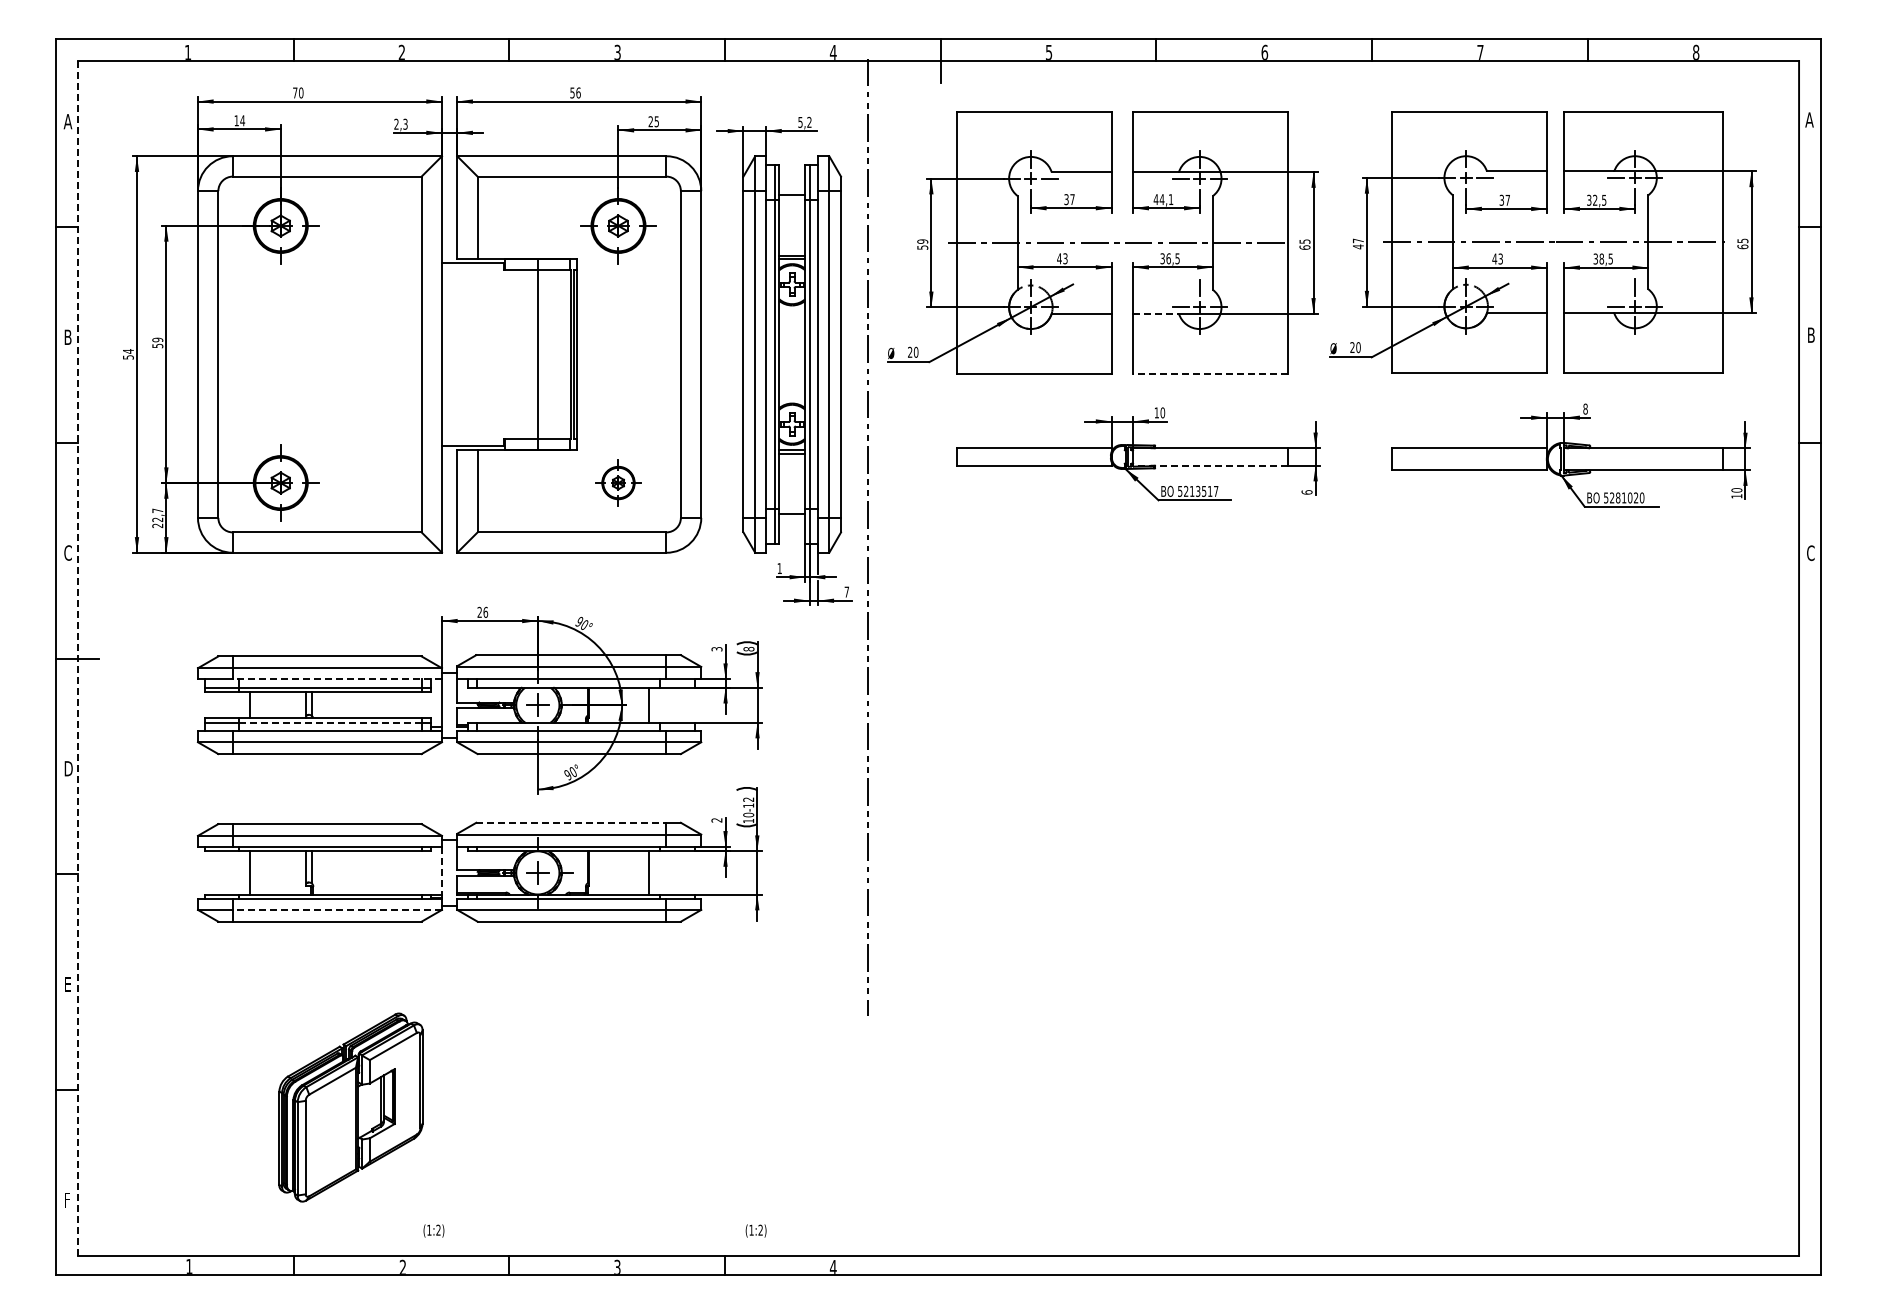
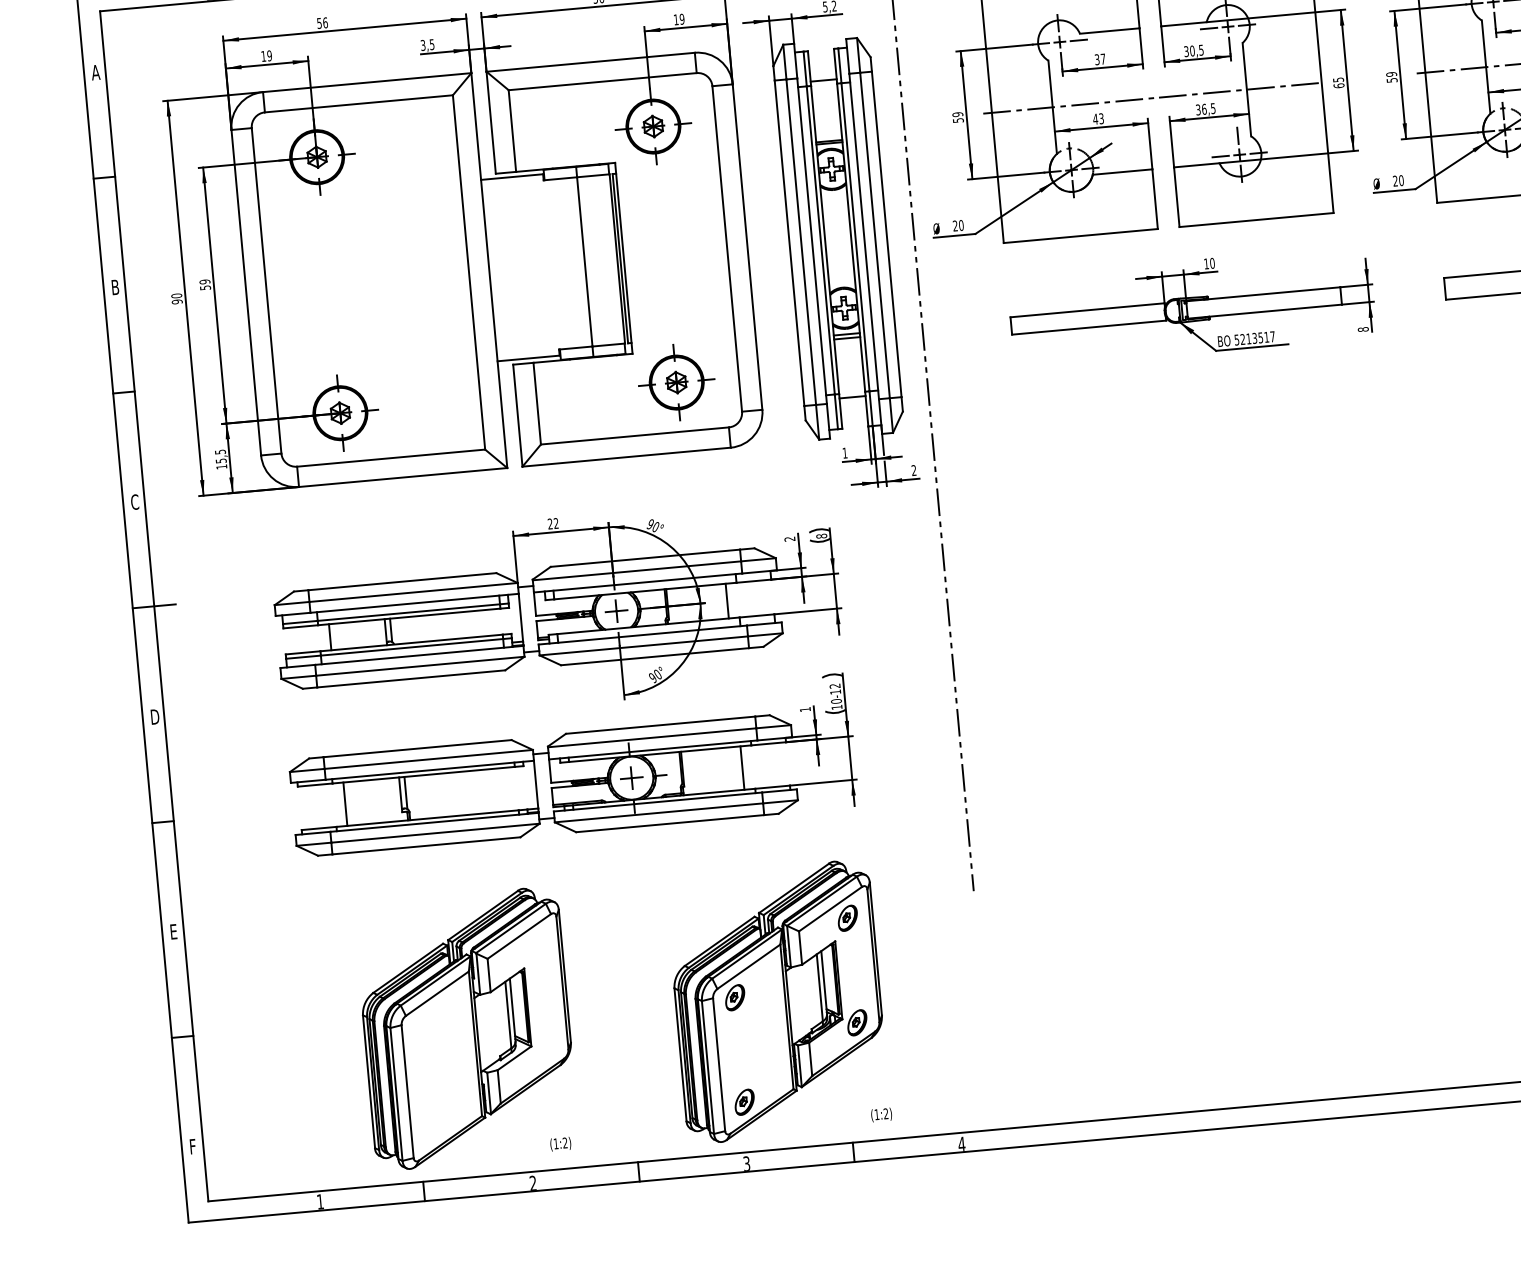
text: (298, 92) -> (322, 22), 70 -> 56
text: (242, 120) -> (269, 55), 14 -> 19
text: (653, 121) -> (678, 19), 25 -> 19
text: (400, 123) -> (427, 44), 2,3 -> 3,5
text: (1163, 199) -> (1193, 50), 44,1 -> 30,5
text: (1358, 243) -> (1391, 76), 47 -> 59
line: (1156, 313) -> (1197, 164), dashed -> solid
text: (127, 354) -> (176, 299), 54 -> 90
line: (1210, 373) -> (1256, 219), dashed -> solid
line: (1210, 465) -> (1264, 311), dashed -> solid
part: (618, 482) -> (676, 382), size x1.67
text: (1306, 492) -> (1362, 329), 6 -> 8
text: (157, 518) -> (220, 459), 22,7 -> 15,5
text: (846, 591) -> (913, 469), 7 -> 2
text: (485, 611) -> (555, 522), 26 -> 22
text: (717, 649) -> (790, 539), 3 -> 2
line: (77, 659) -> (153, 607), dashed -> solid
line: (337, 679) -> (414, 603), dashed -> solid
line: (330, 722) -> (411, 647), dashed -> solid
text: (716, 820) -> (804, 709), 2 -> 1
line: (571, 822) -> (660, 724), dashed -> solid
line: (442, 870) -> (536, 784), dashed -> solid
line: (337, 909) -> (435, 832), dashed -> solid
part: (350, 1107) -> (466, 1028), size x1.43
part: (663, 1108) -> (778, 1001), added

